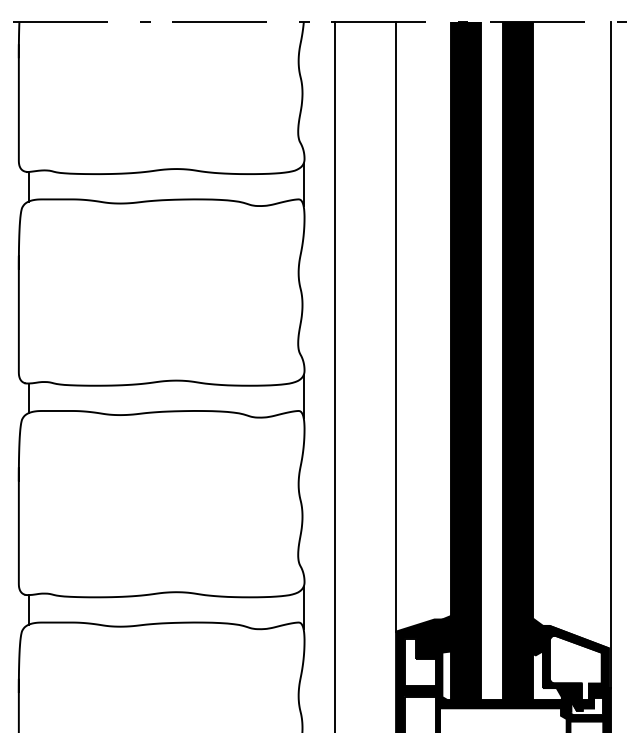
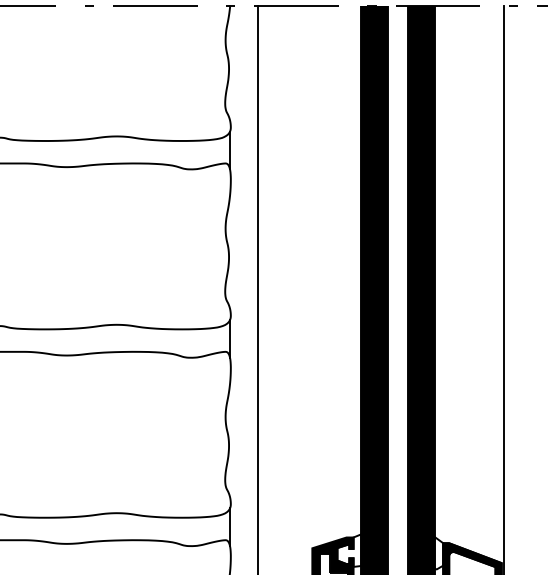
line: (396, 326) -> (312, 276), removed
fill: (437, 633) -> (349, 549), removed
fill: (538, 636) -> (439, 552), removed

